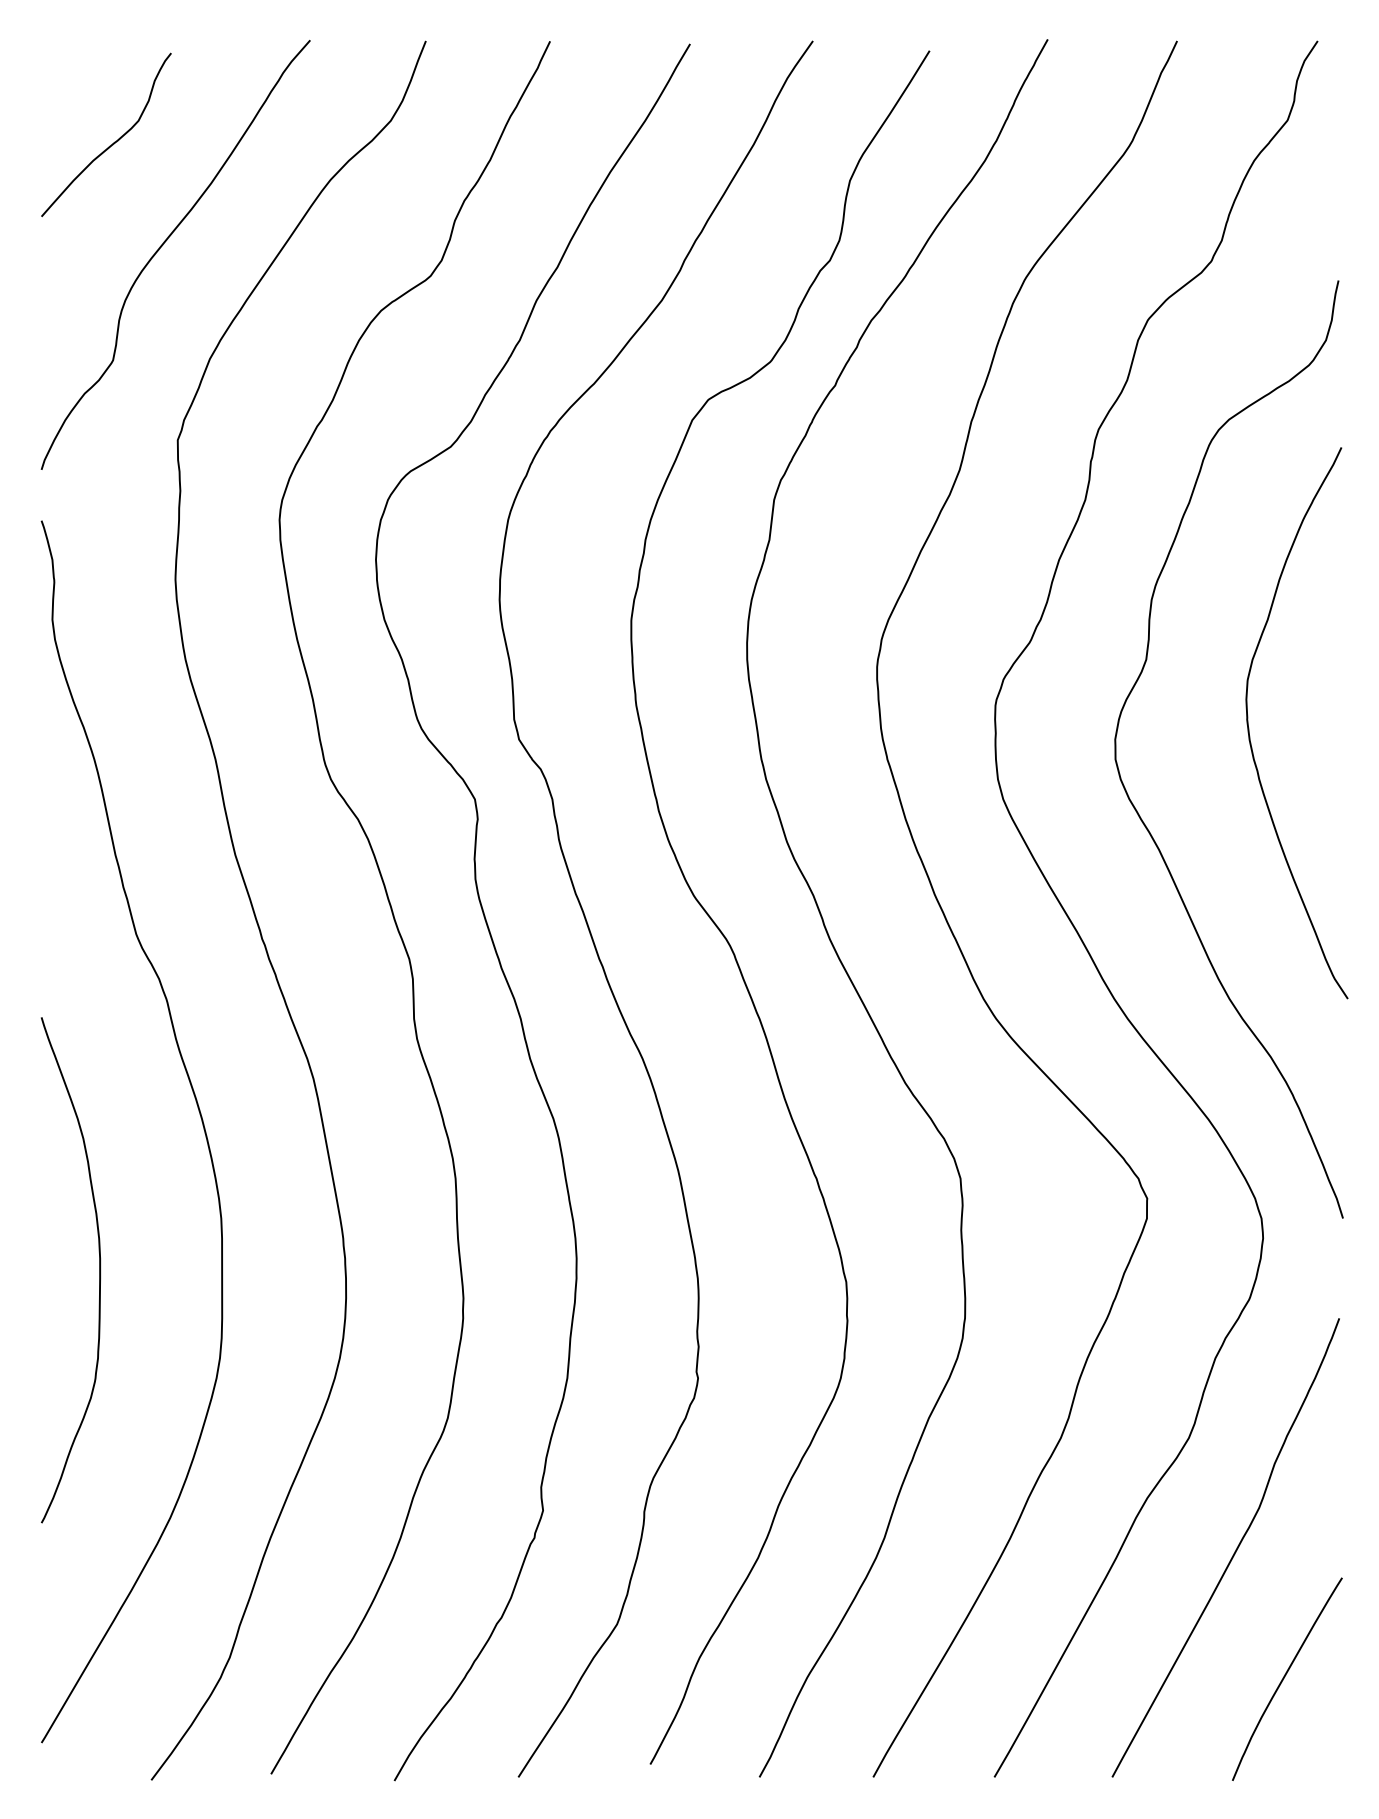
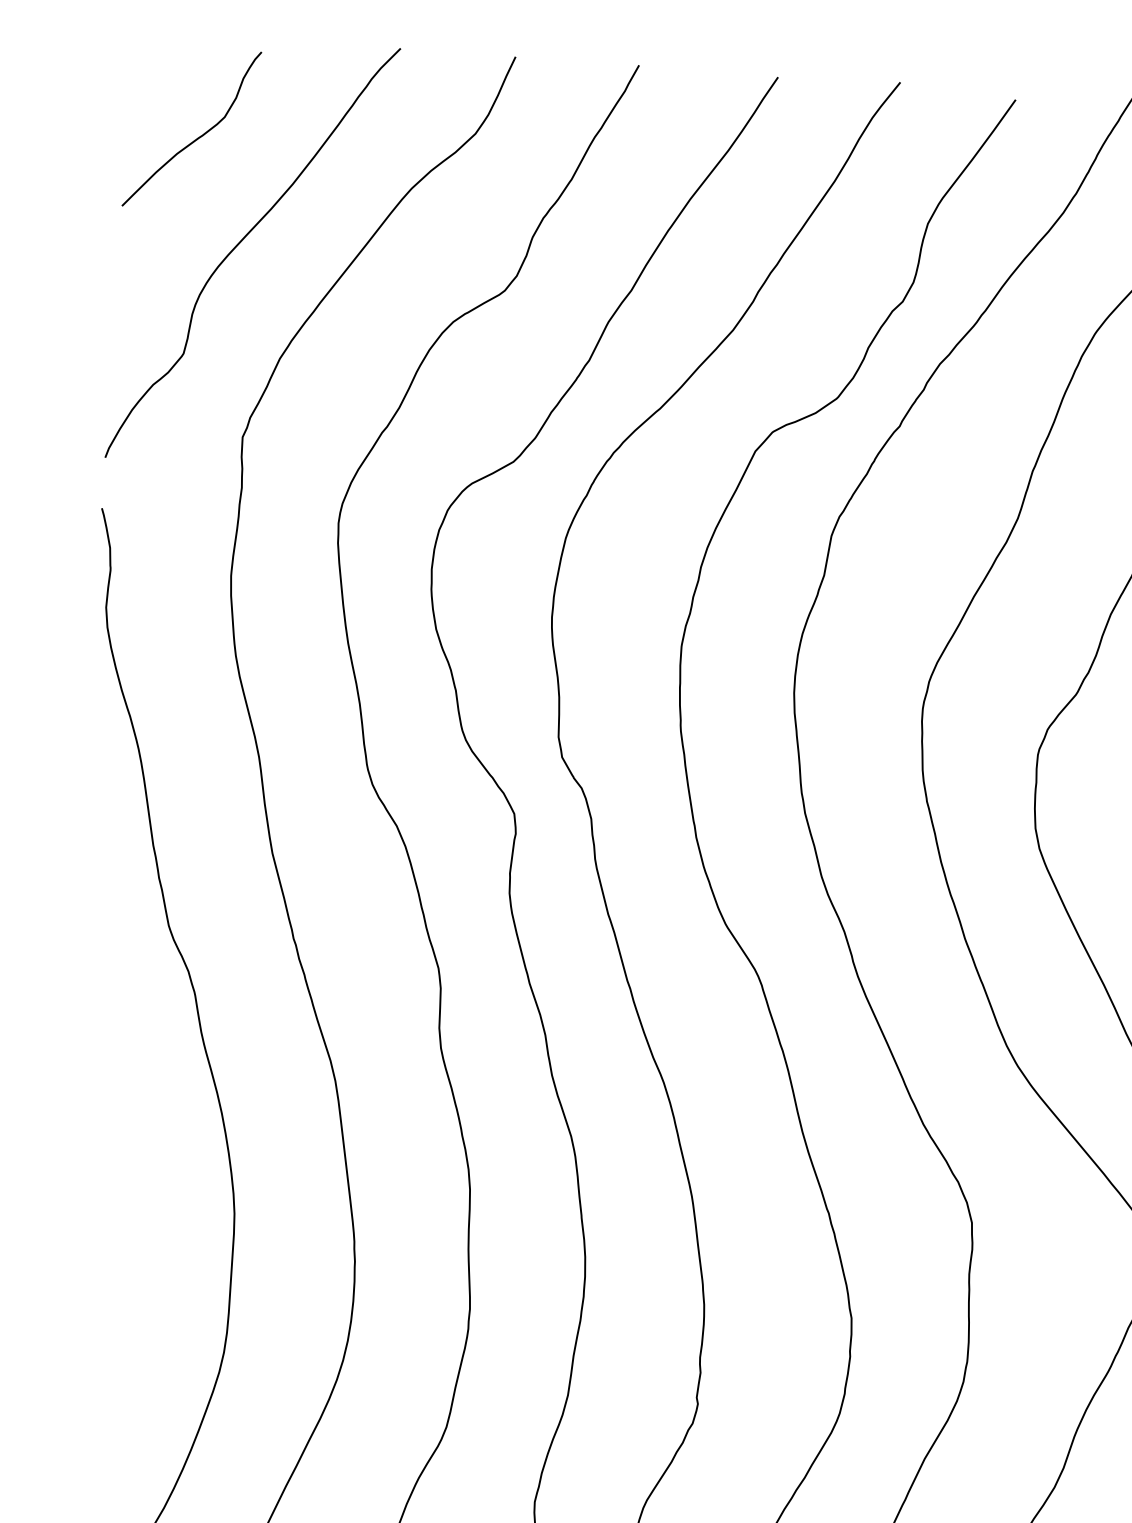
curve: (99, 1270) -> (110, 1257), removed

